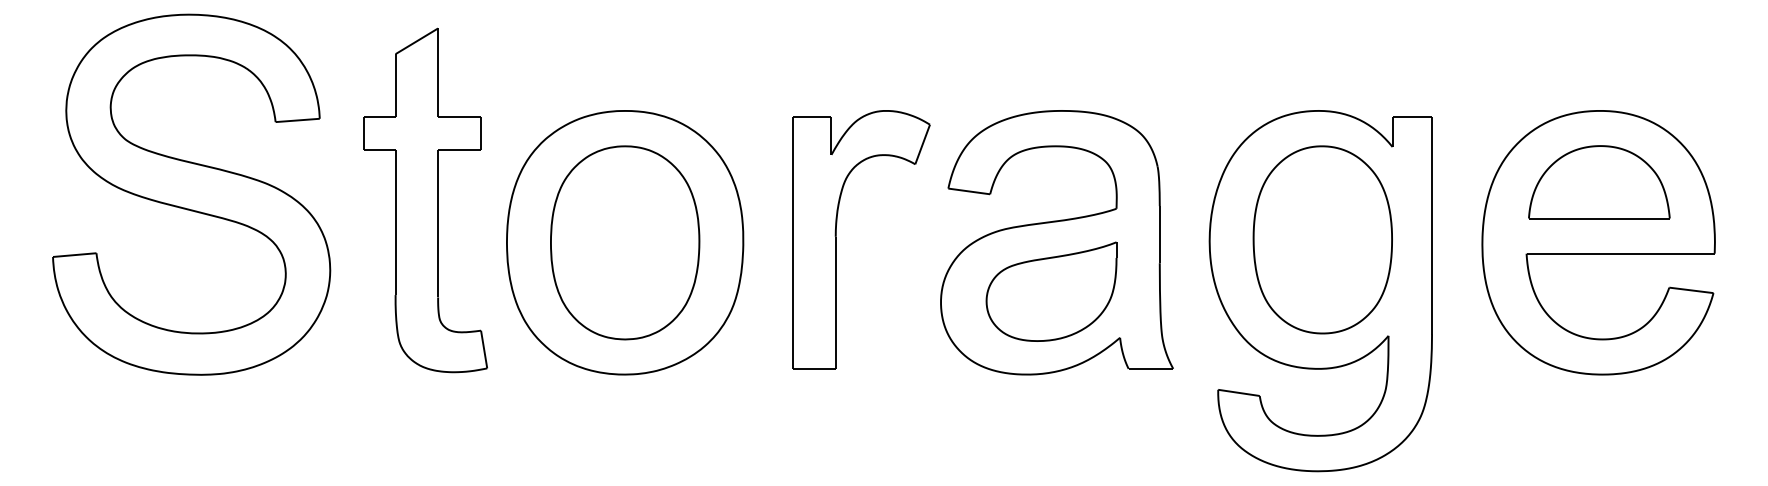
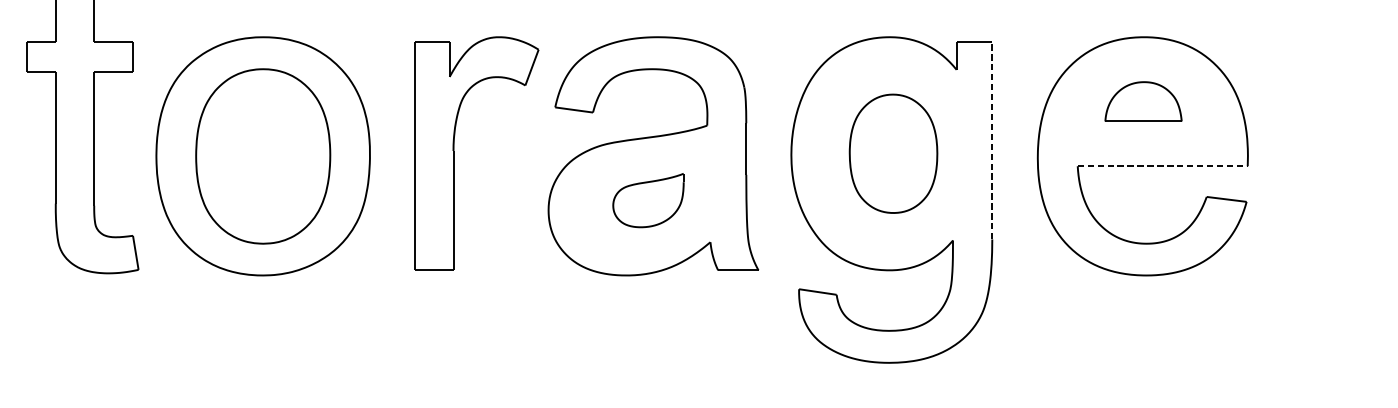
part: (1599, 182) -> (1143, 101), size x0.6
line: (1432, 225) -> (992, 140), solid -> dashed
part: (1322, 239) -> (893, 153), size x0.7
line: (1621, 253) -> (1163, 166), solid -> dashed
part: (1051, 291) -> (648, 200), size x0.6

